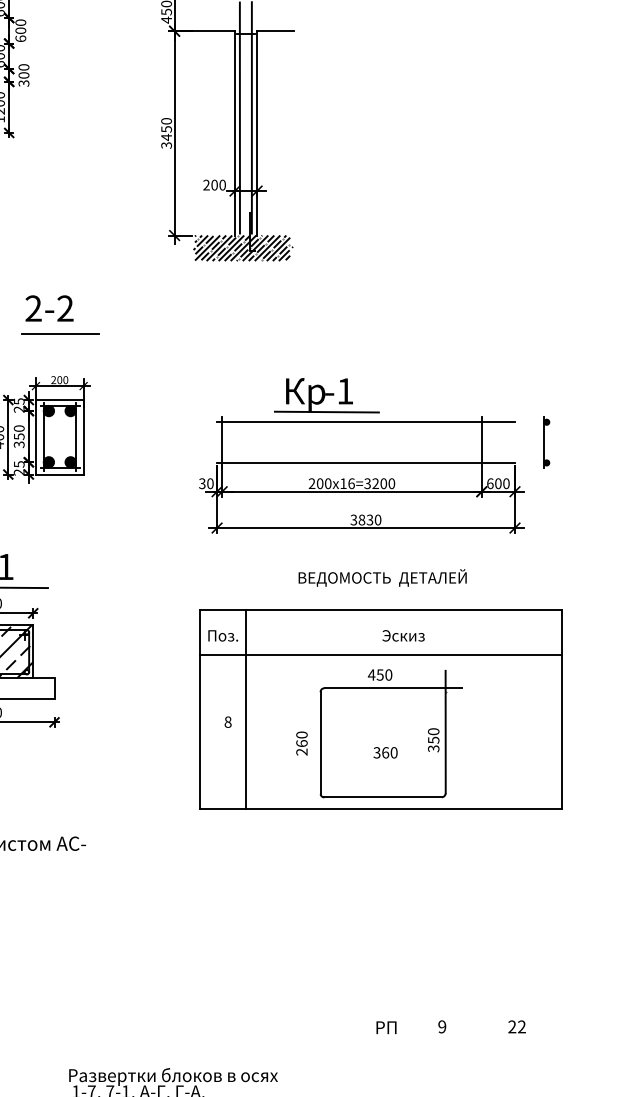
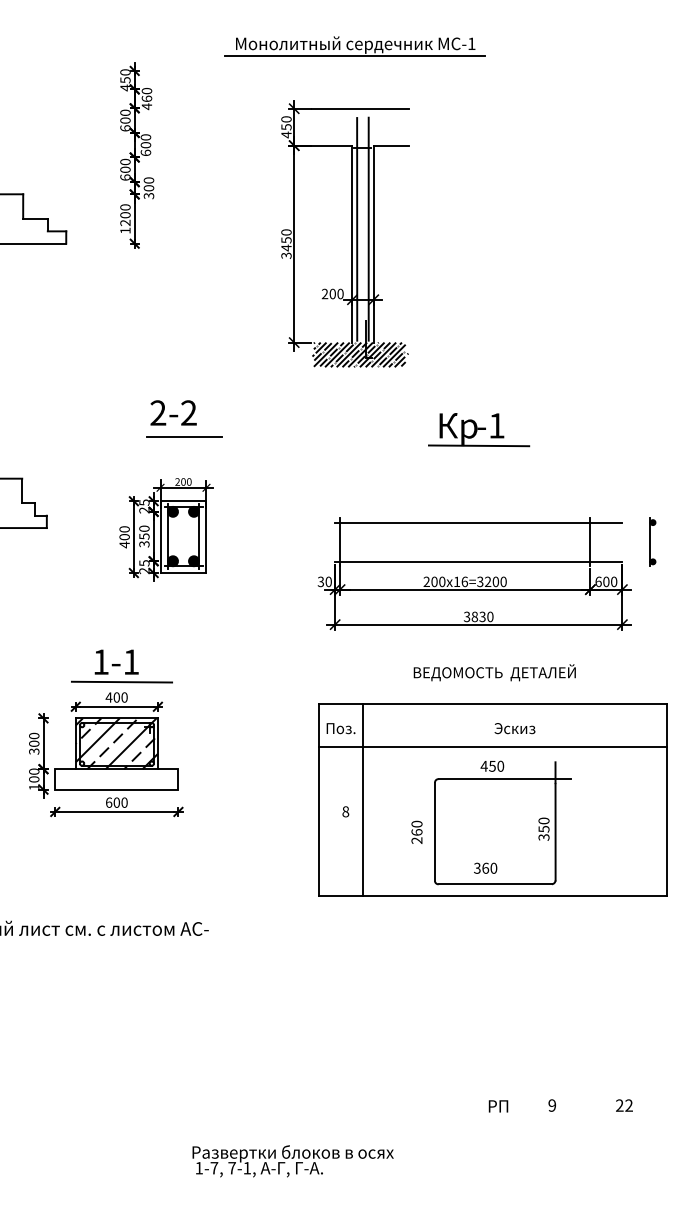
part: (327, 396) -> (479, 430), moved
text: (385, 751) -> (485, 867), moved

